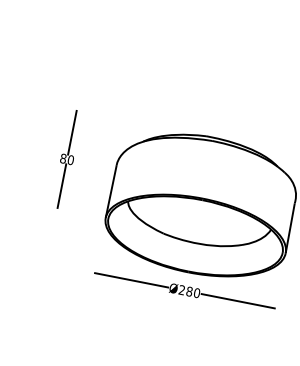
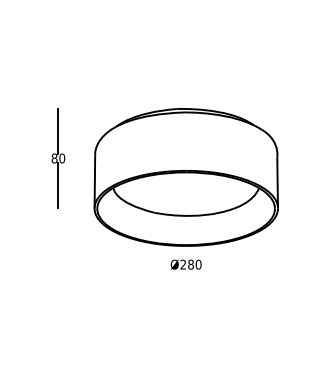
part: (67, 159) -> (58, 158), moved
line: (131, 280) -> (131, 264), removed
line: (238, 301) -> (240, 264), removed

